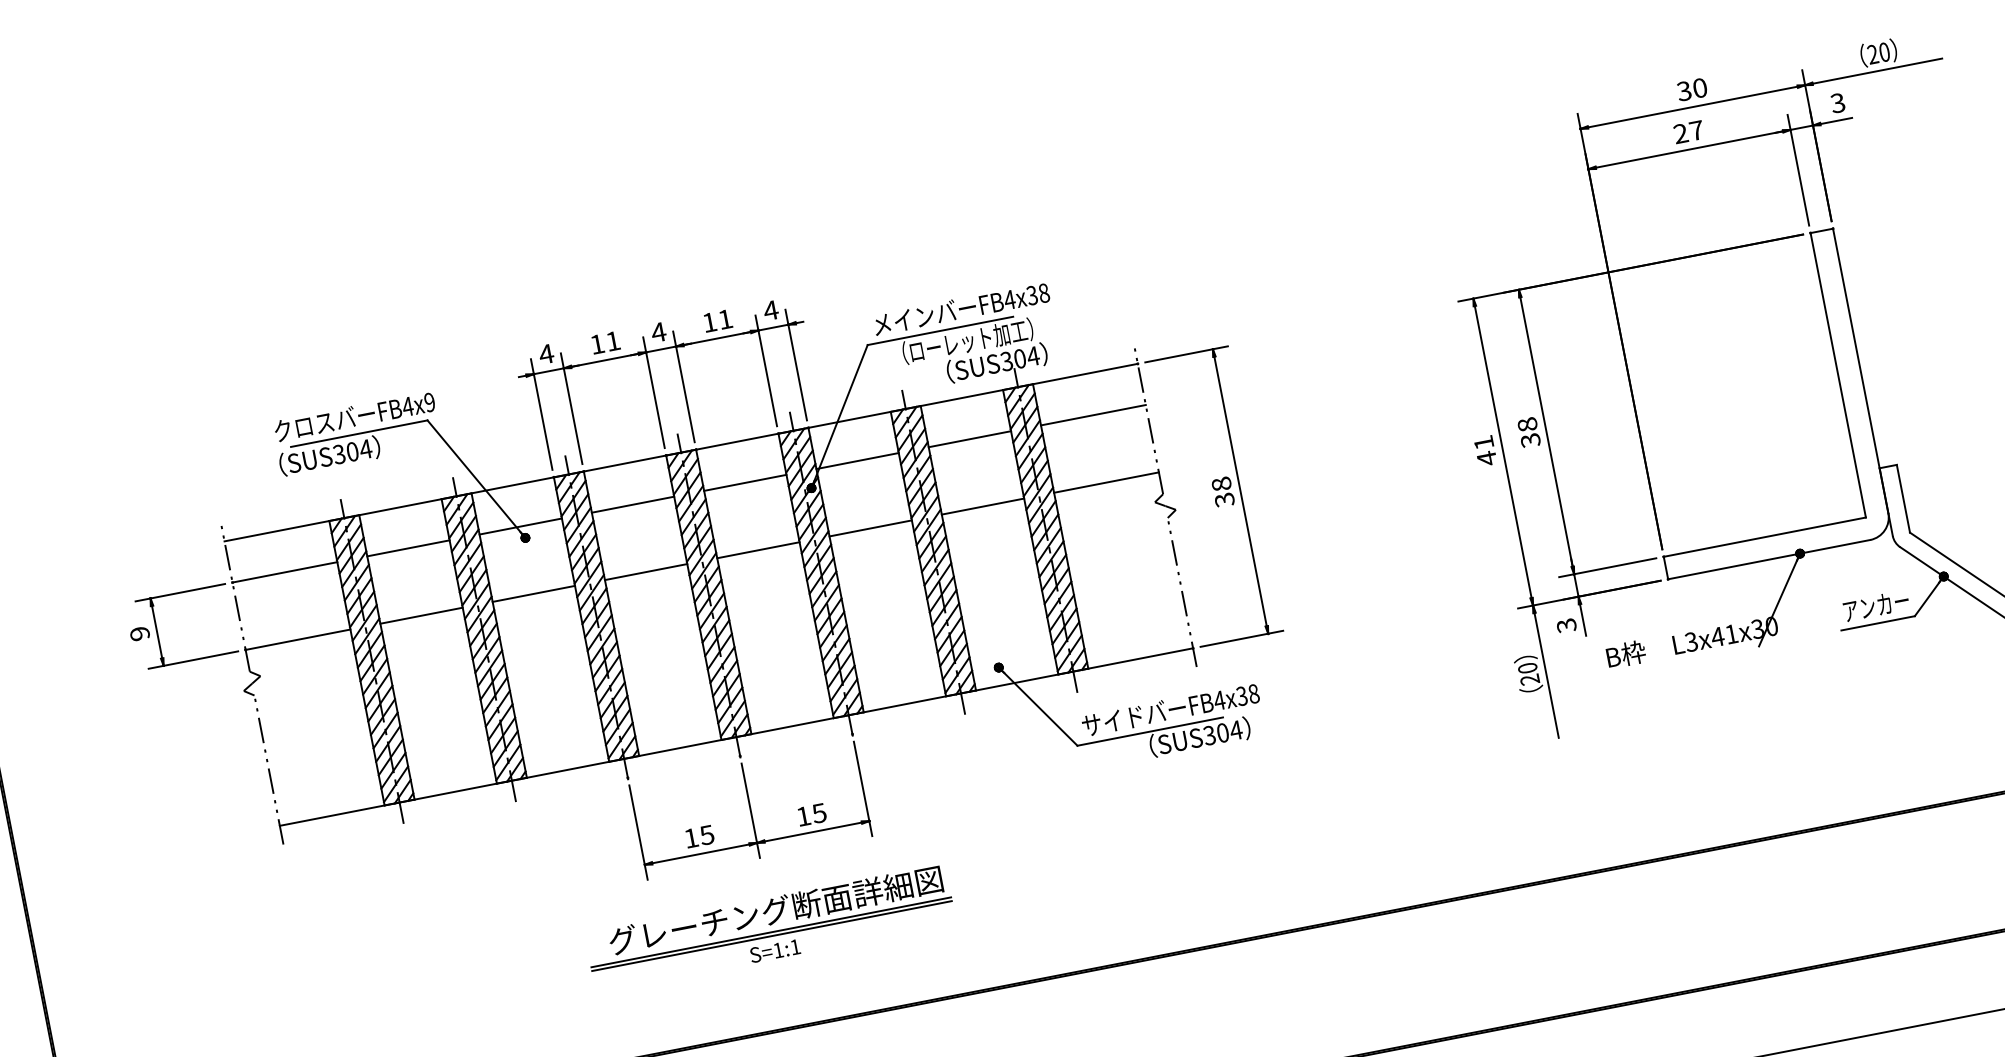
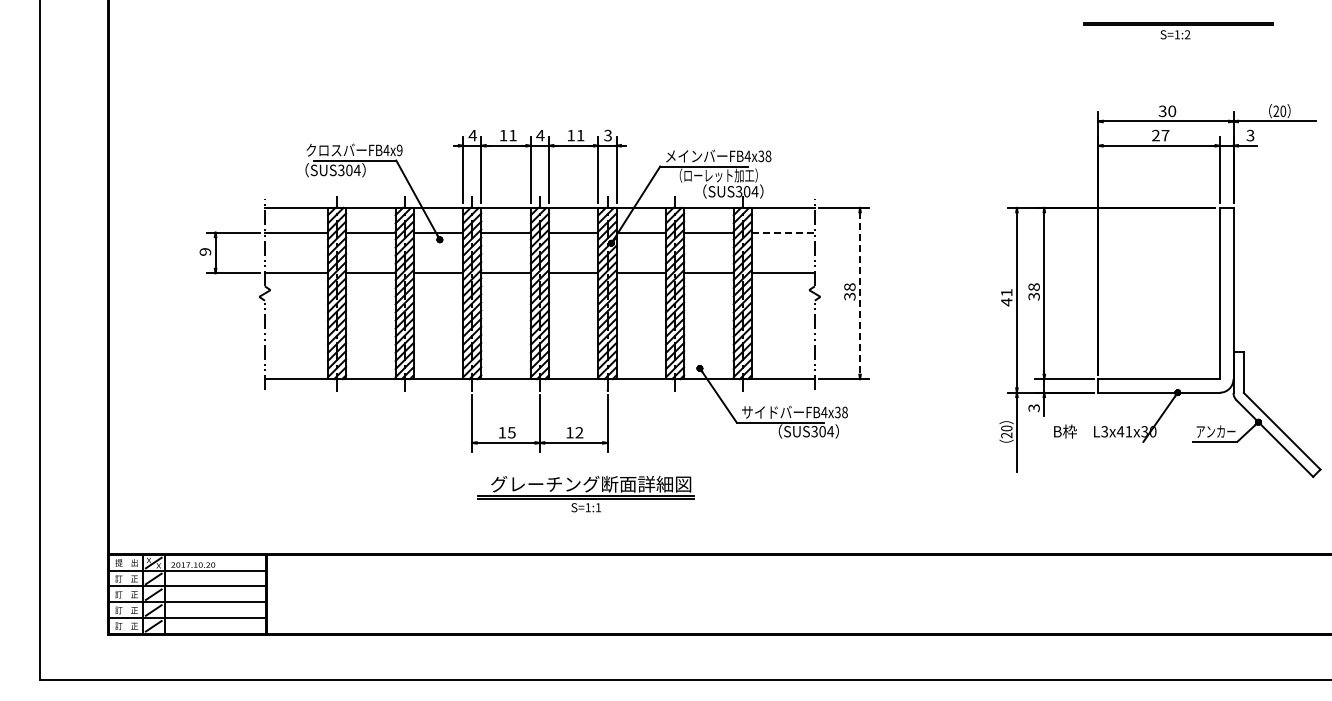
text: (770, 310) -> (607, 135), 4 -> 3
line: (1093, 414) -> (783, 232), solid -> dashed
line: (1241, 492) -> (860, 294), solid -> dashed
text: (819, 812) -> (579, 432), 15 -> 12
part: (769, 929) -> (585, 494), moved

